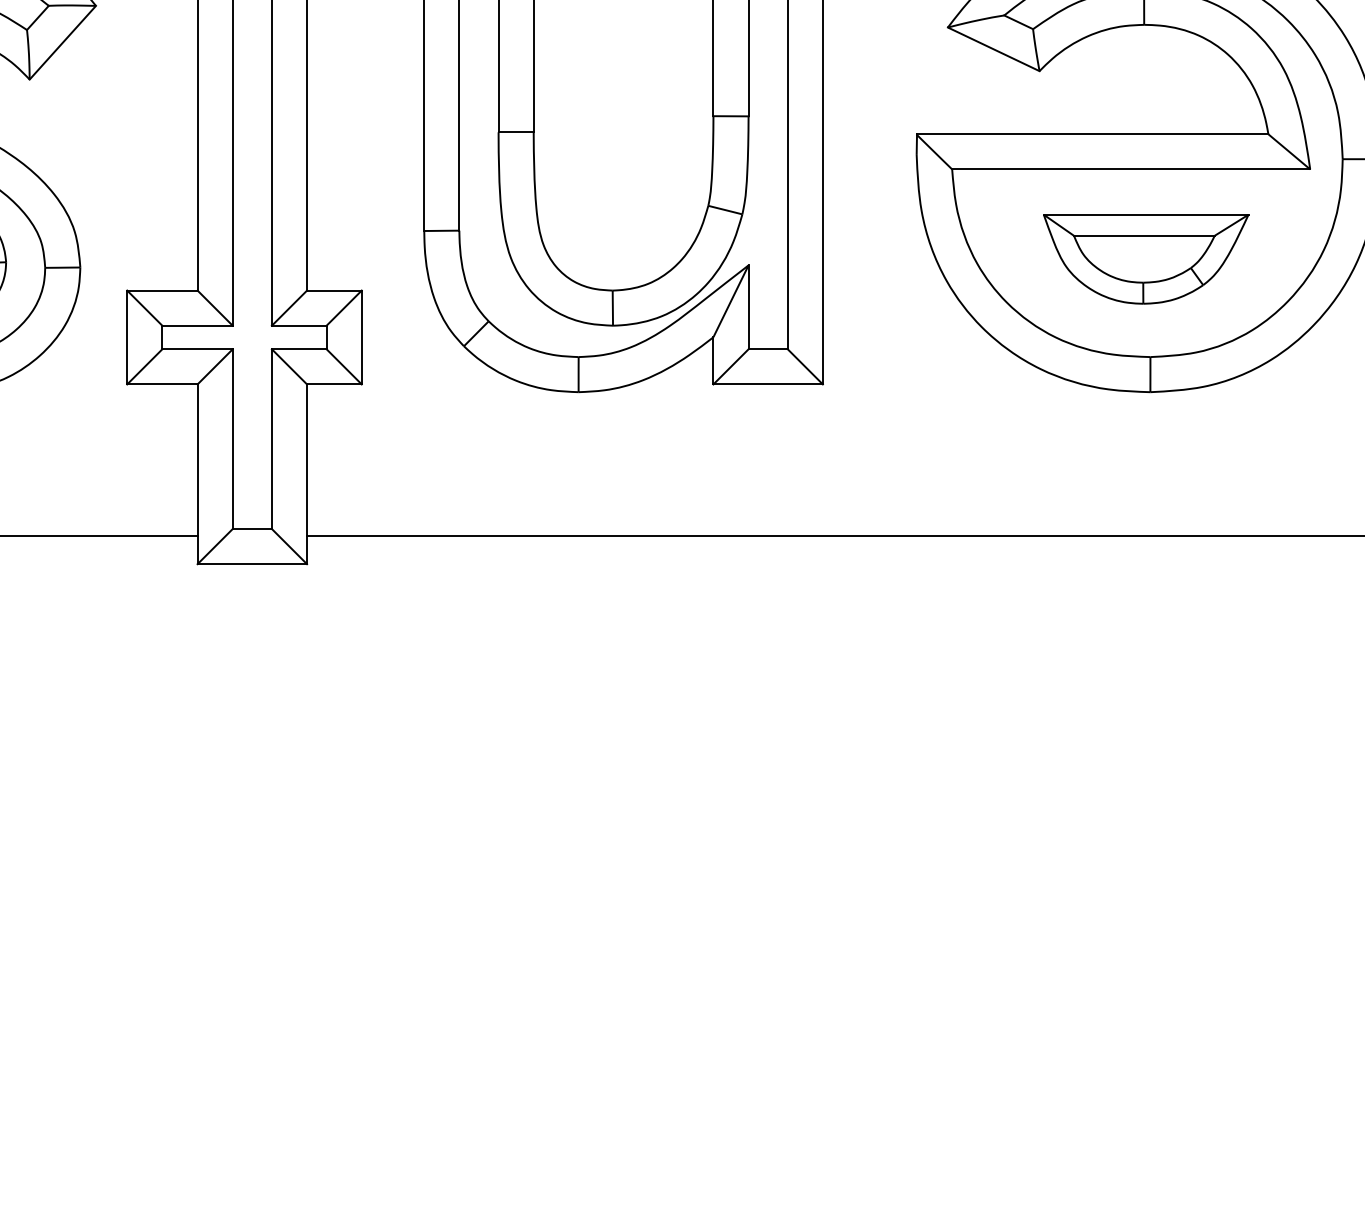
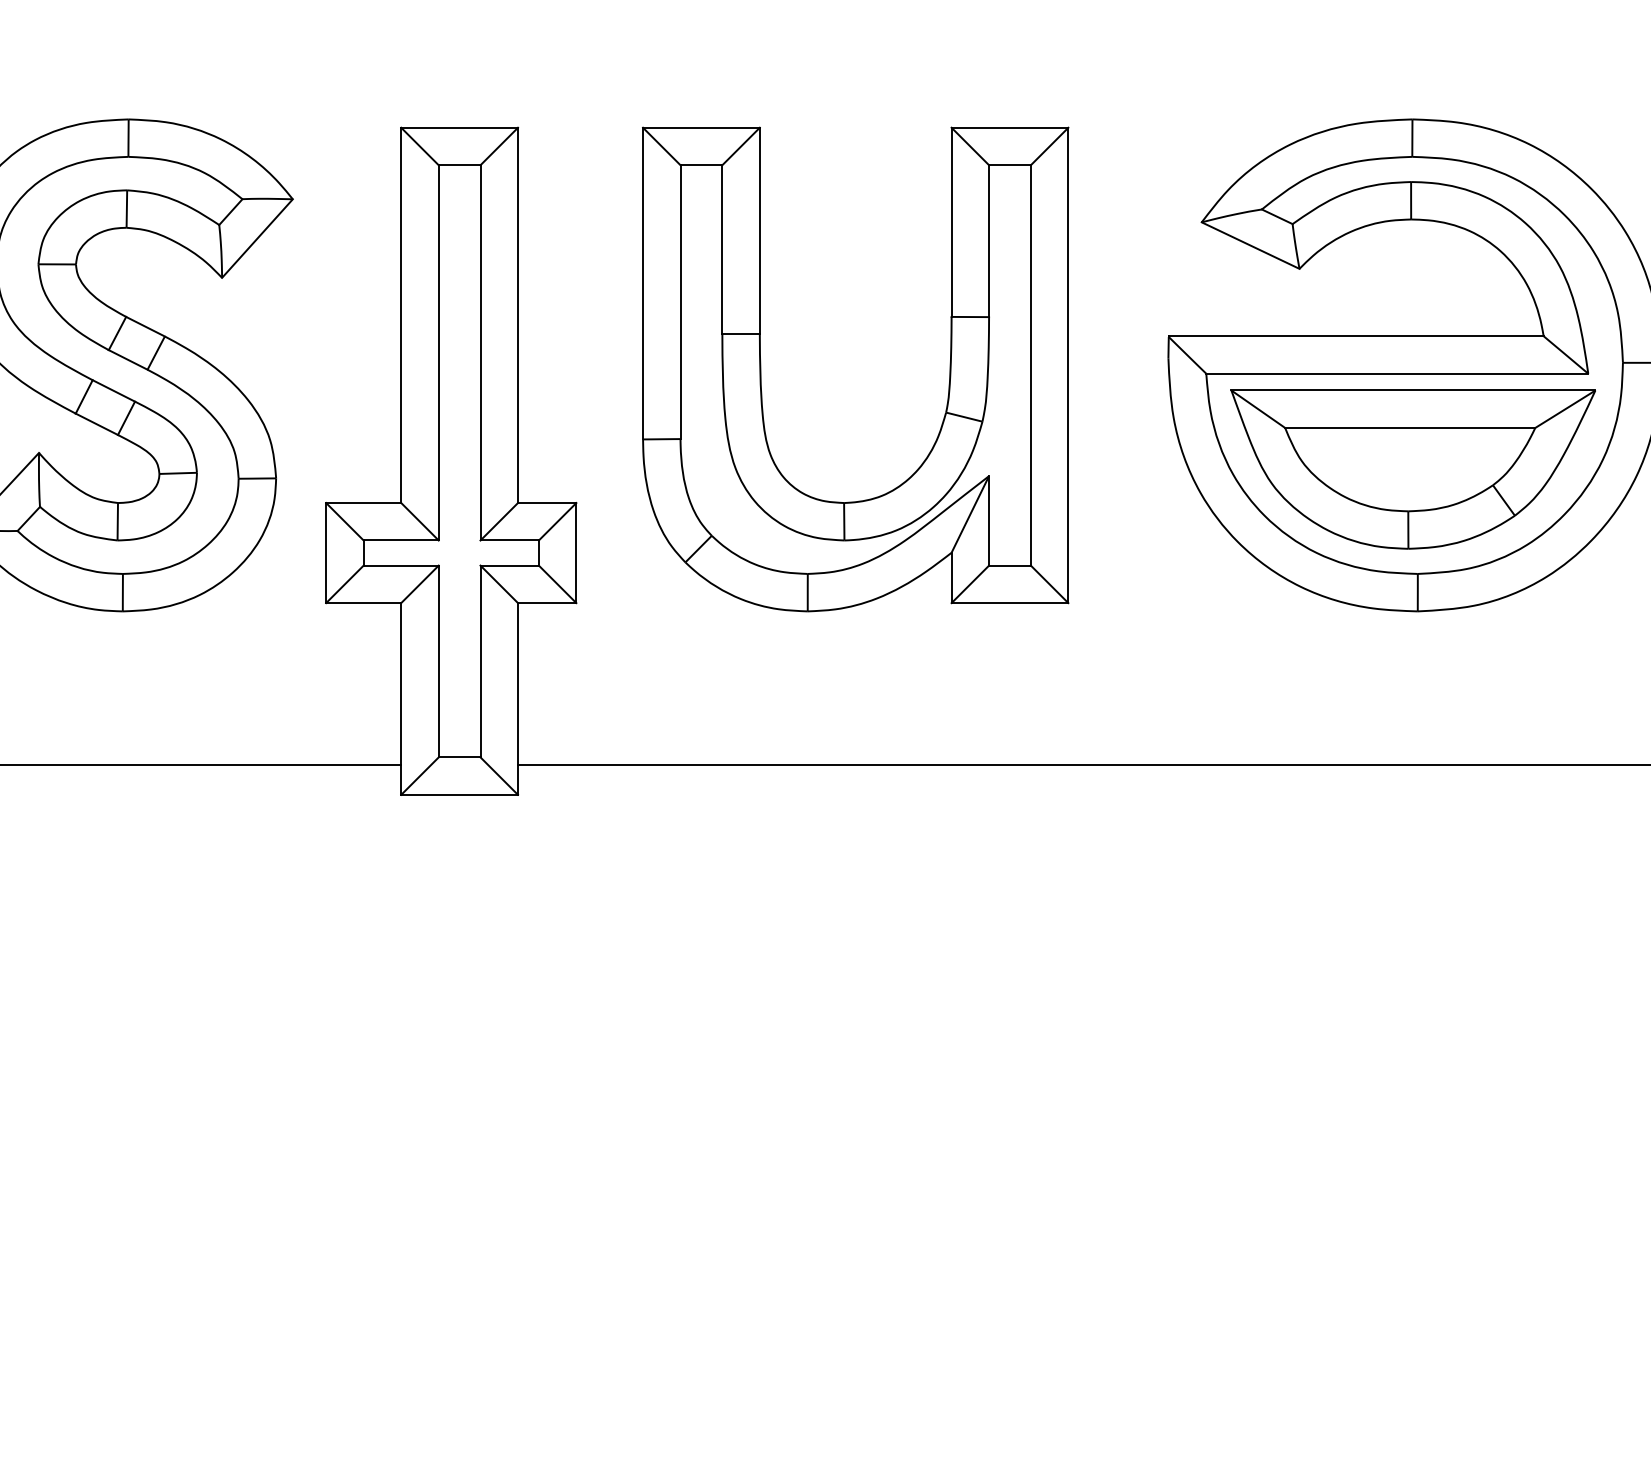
part: (1145, 259) -> (1412, 469), size x1.67

